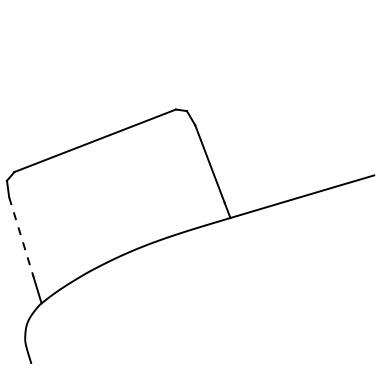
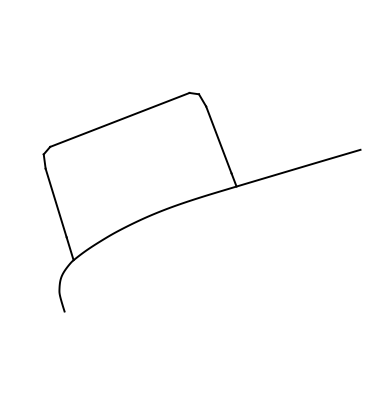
line: (21, 236) -> (56, 202), dashed -> solid

